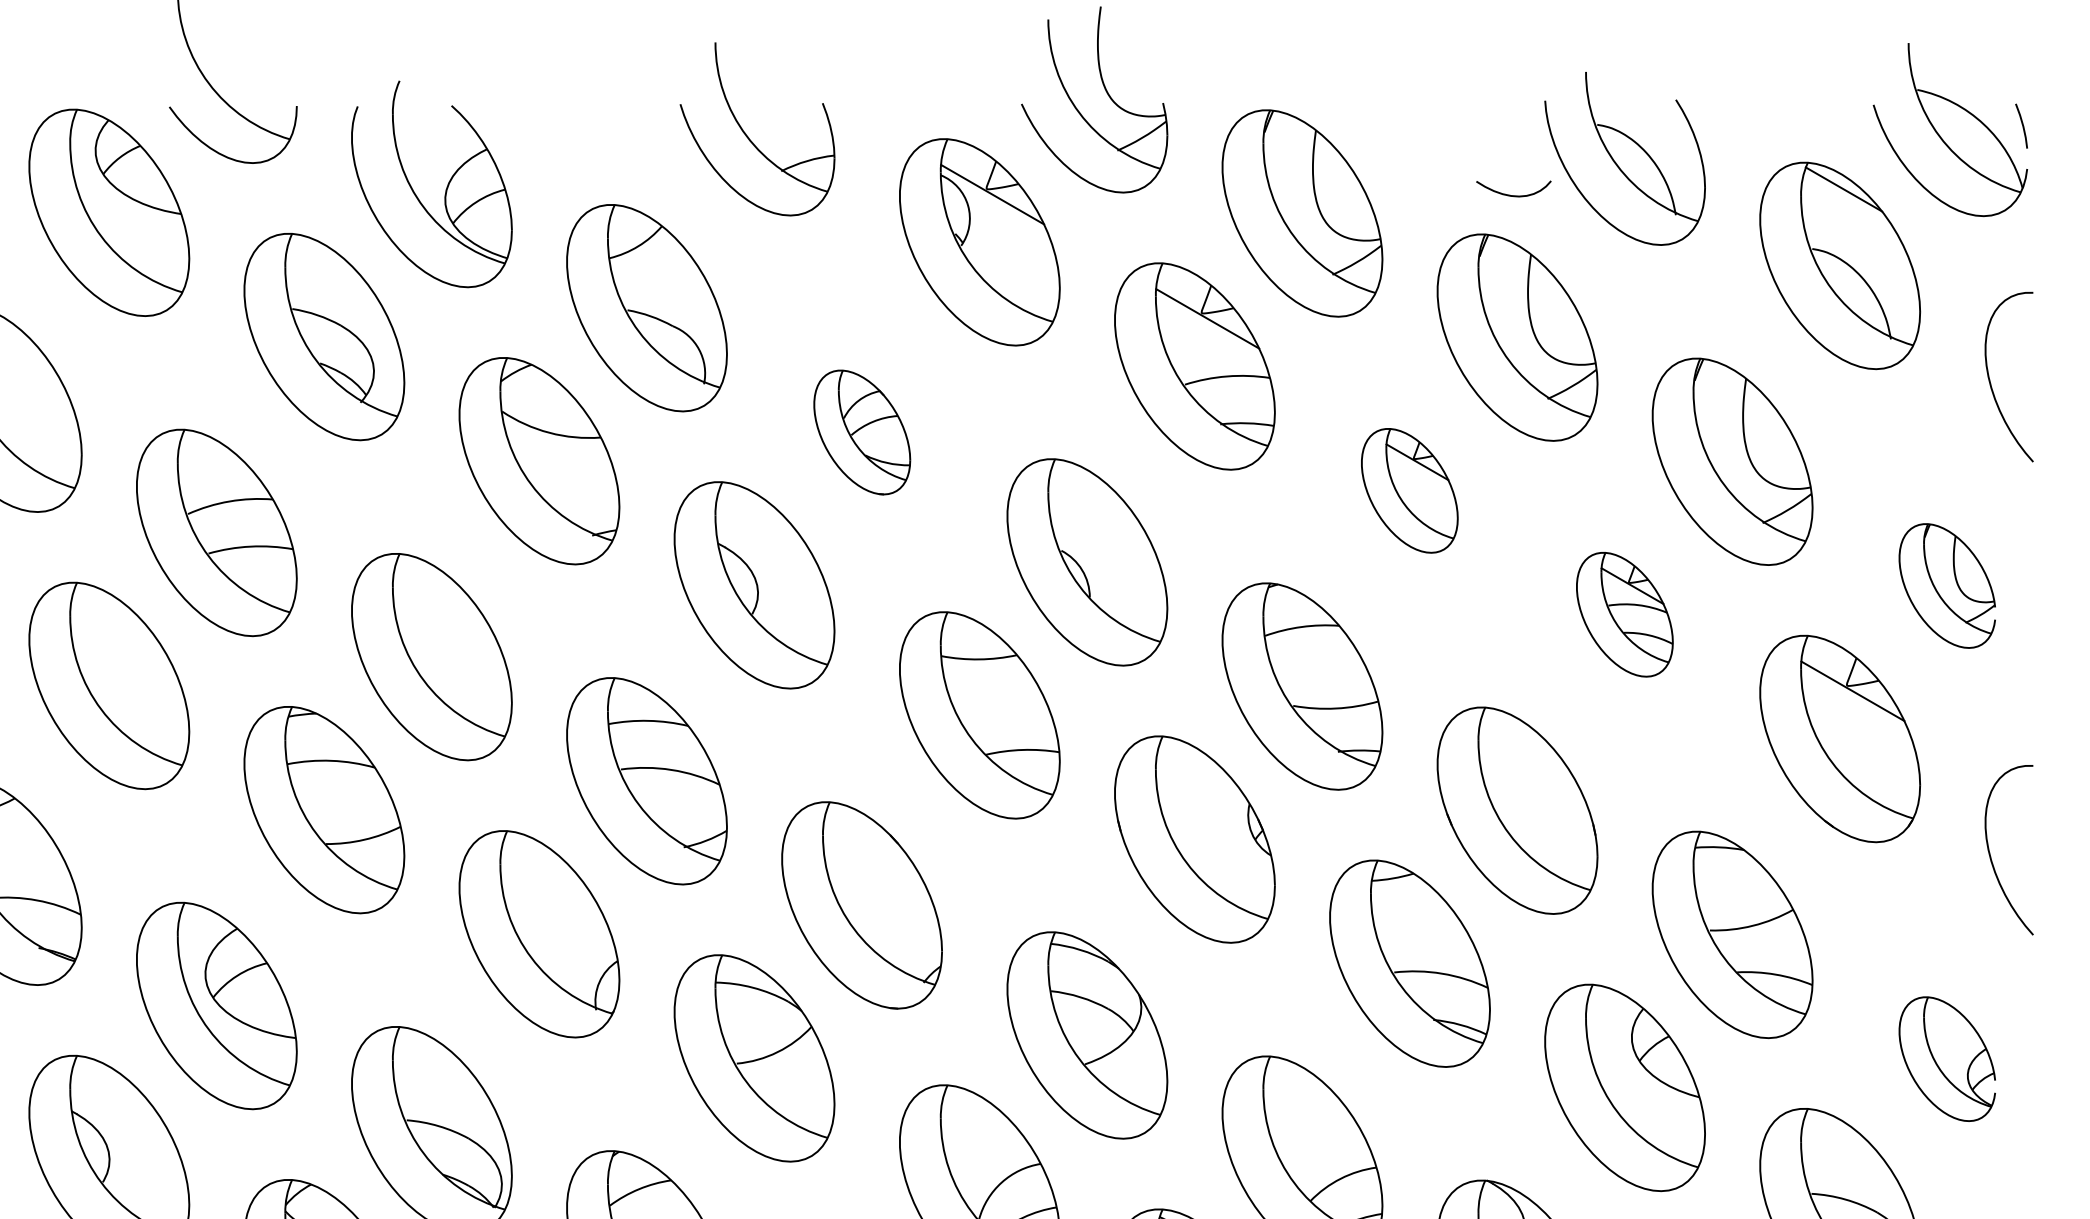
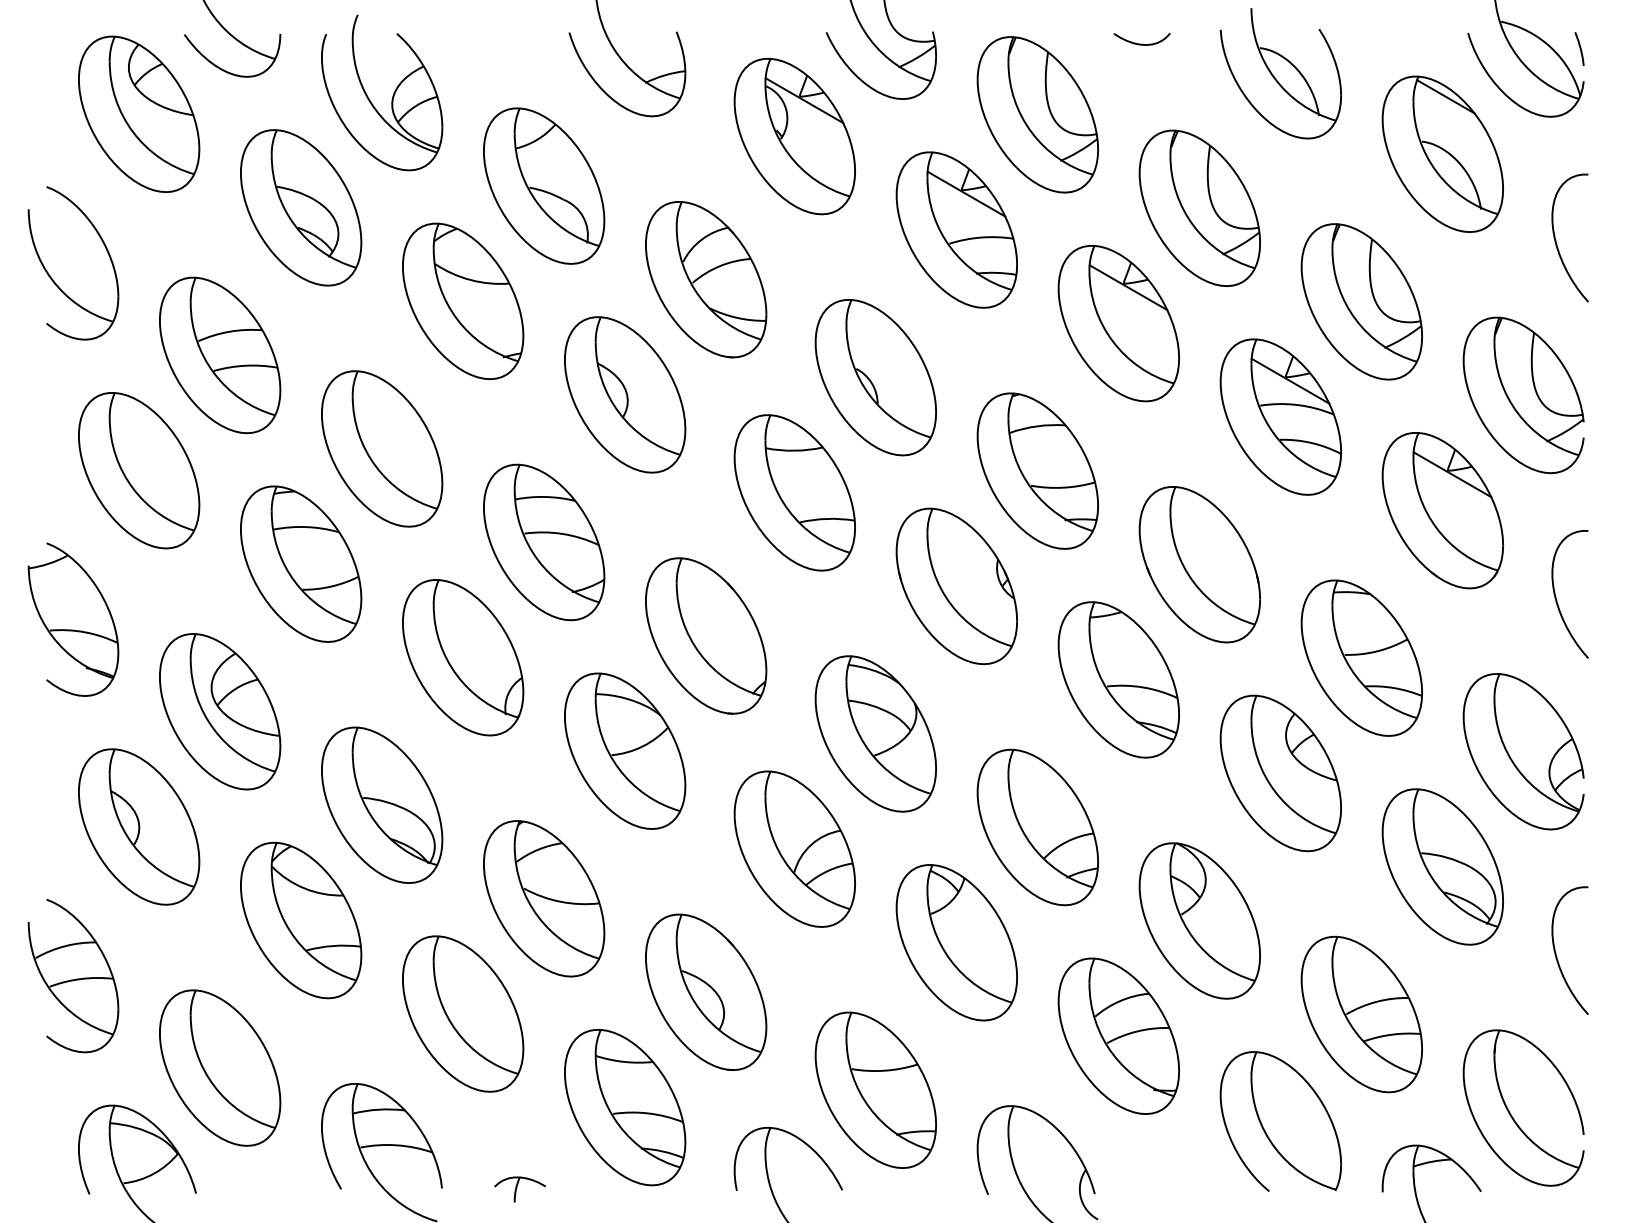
curve: (1513, 194) -> (1141, 43), moved
part: (862, 432) -> (706, 279), size x1.67
part: (1409, 490) -> (1118, 323), size x1.67
part: (1947, 586) -> (1523, 395), size x1.67
part: (1624, 613) -> (1280, 416), size x1.67
part: (1947, 1058) -> (1523, 751), size x1.67

